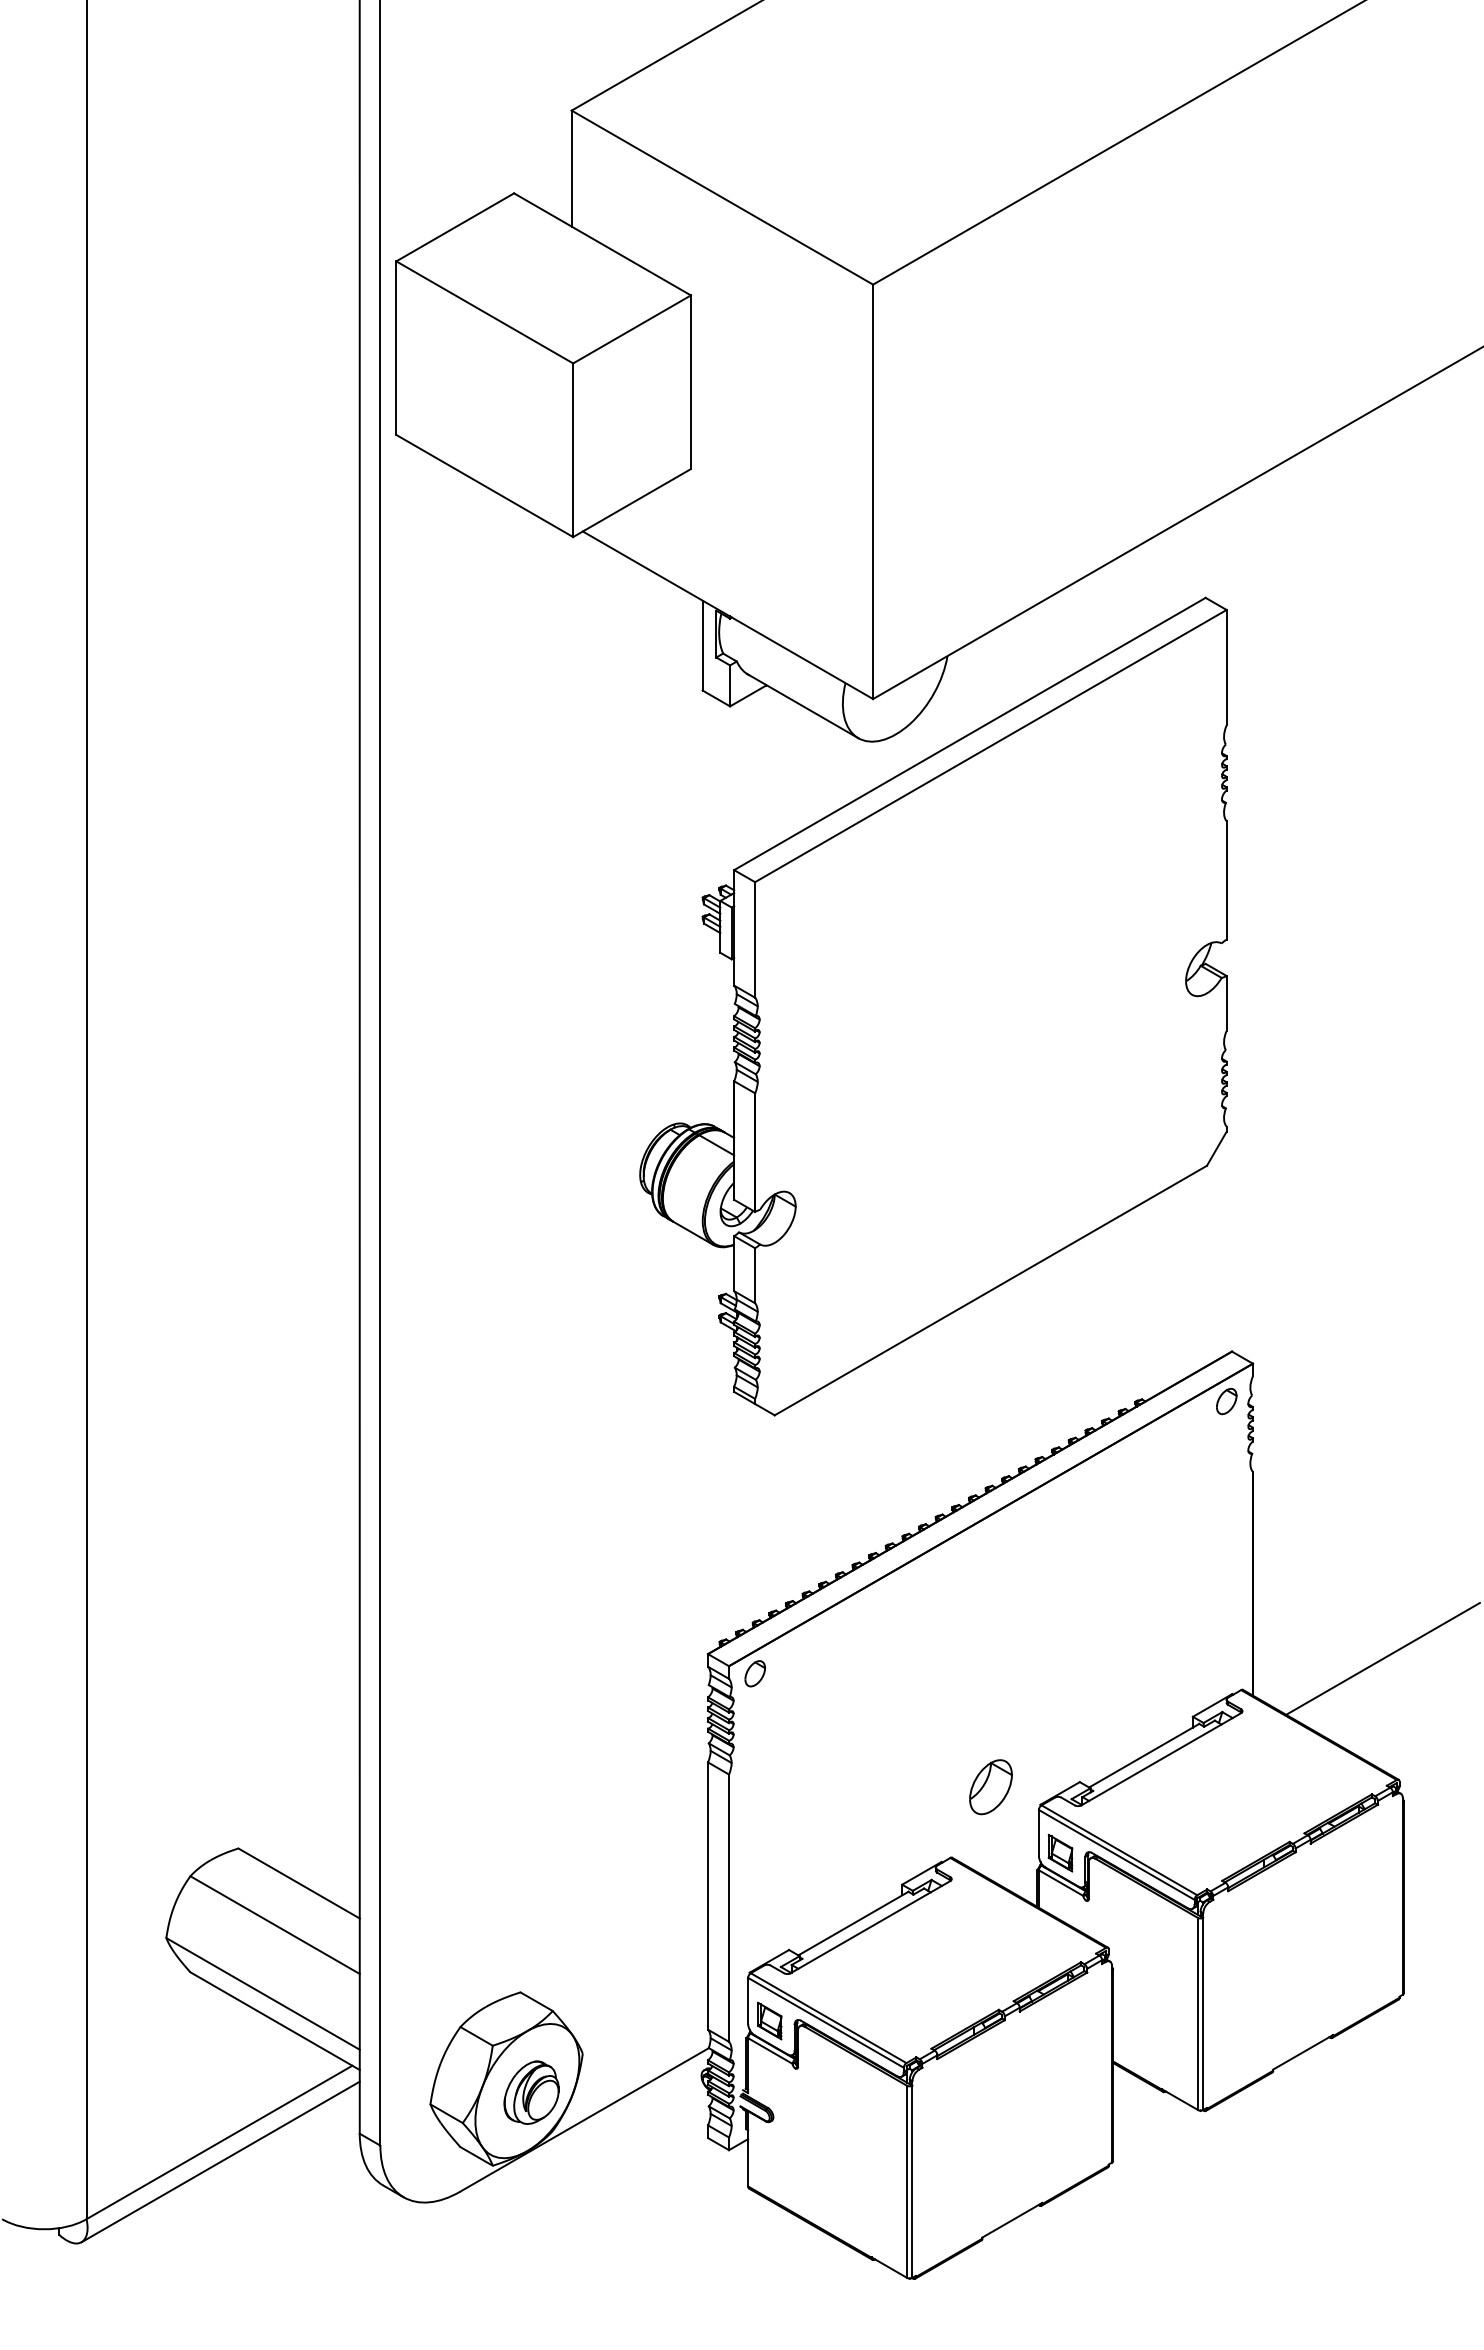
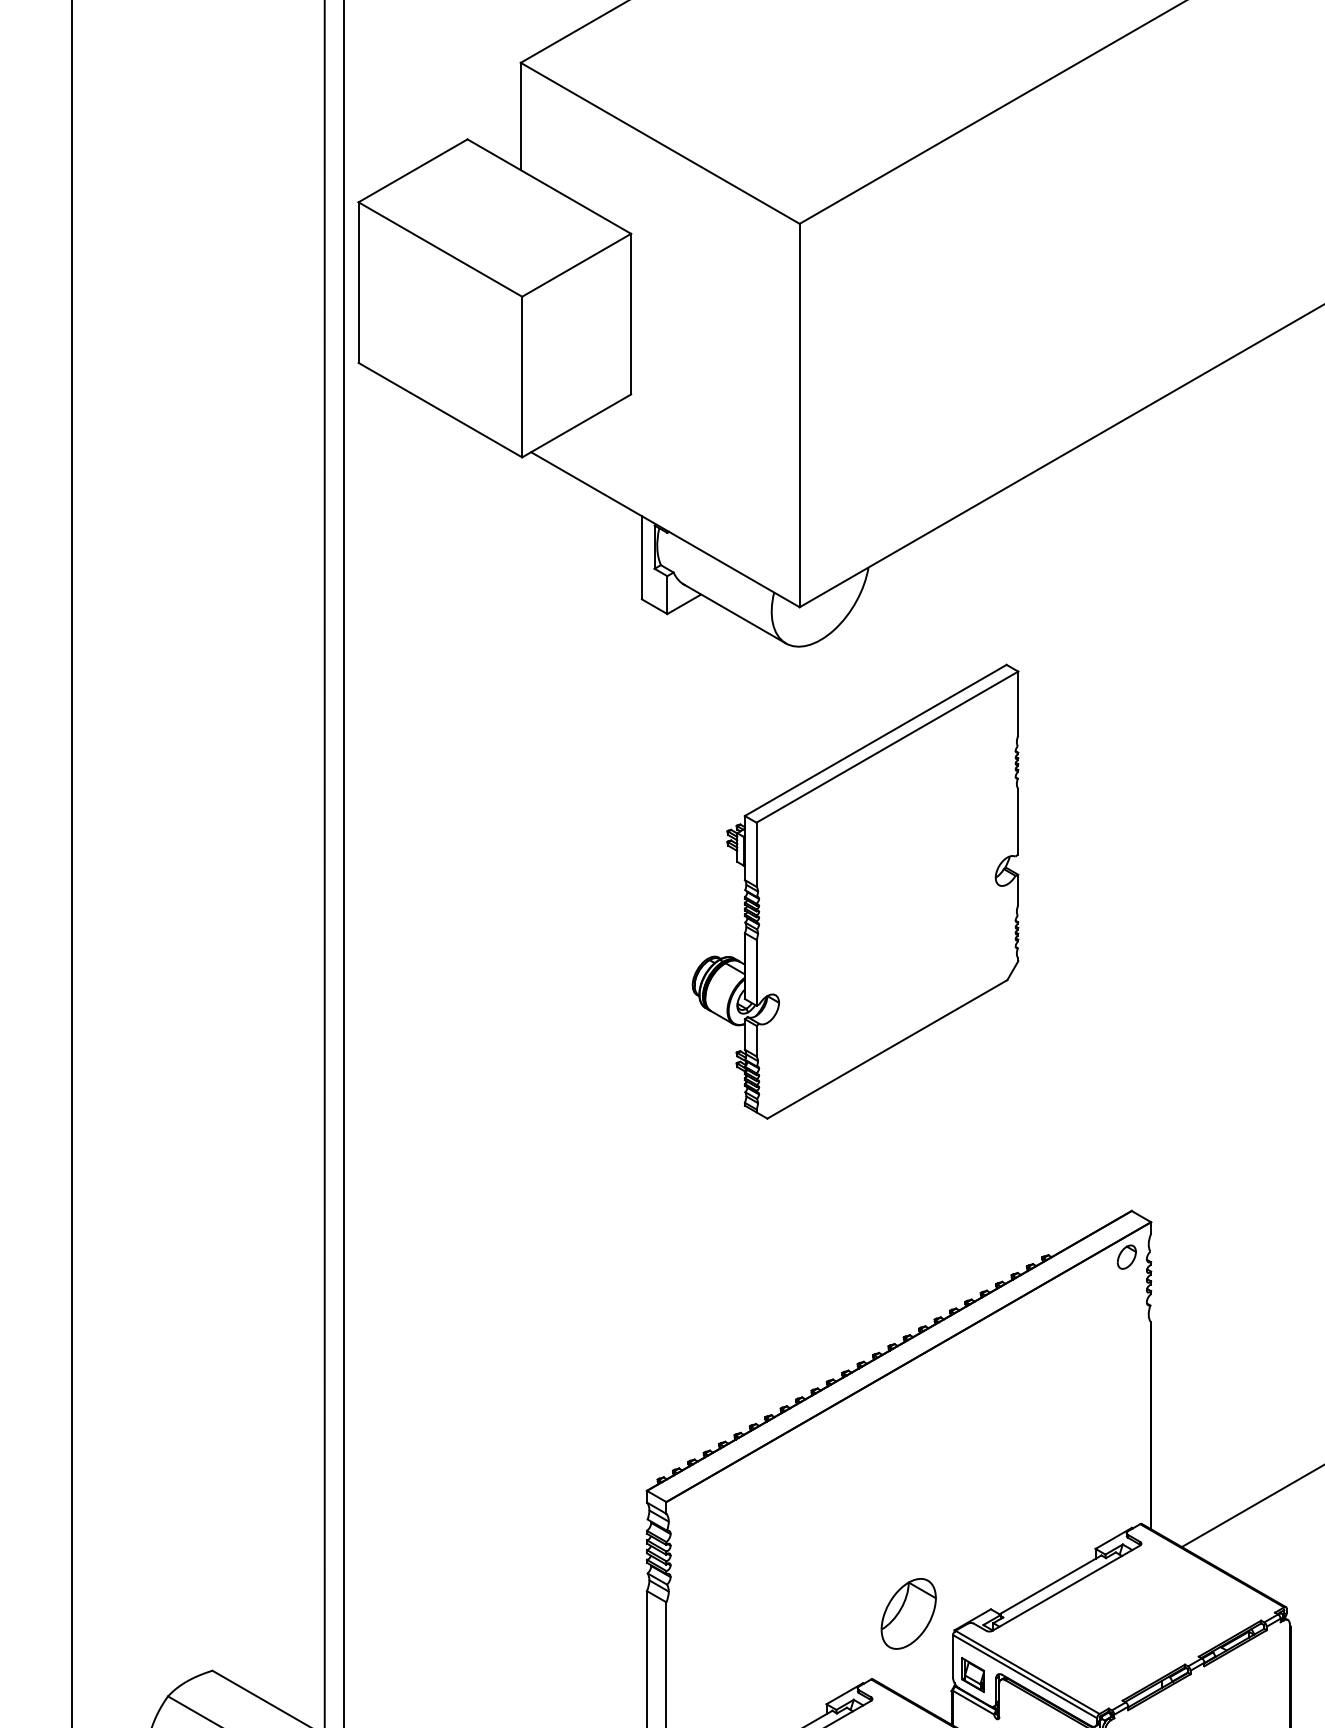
part: (933, 1006) -> (855, 891), size x0.6
part: (755, 1673) -> (690, 1508), removed
part: (990, 1787) -> (908, 1614), size x1.4

